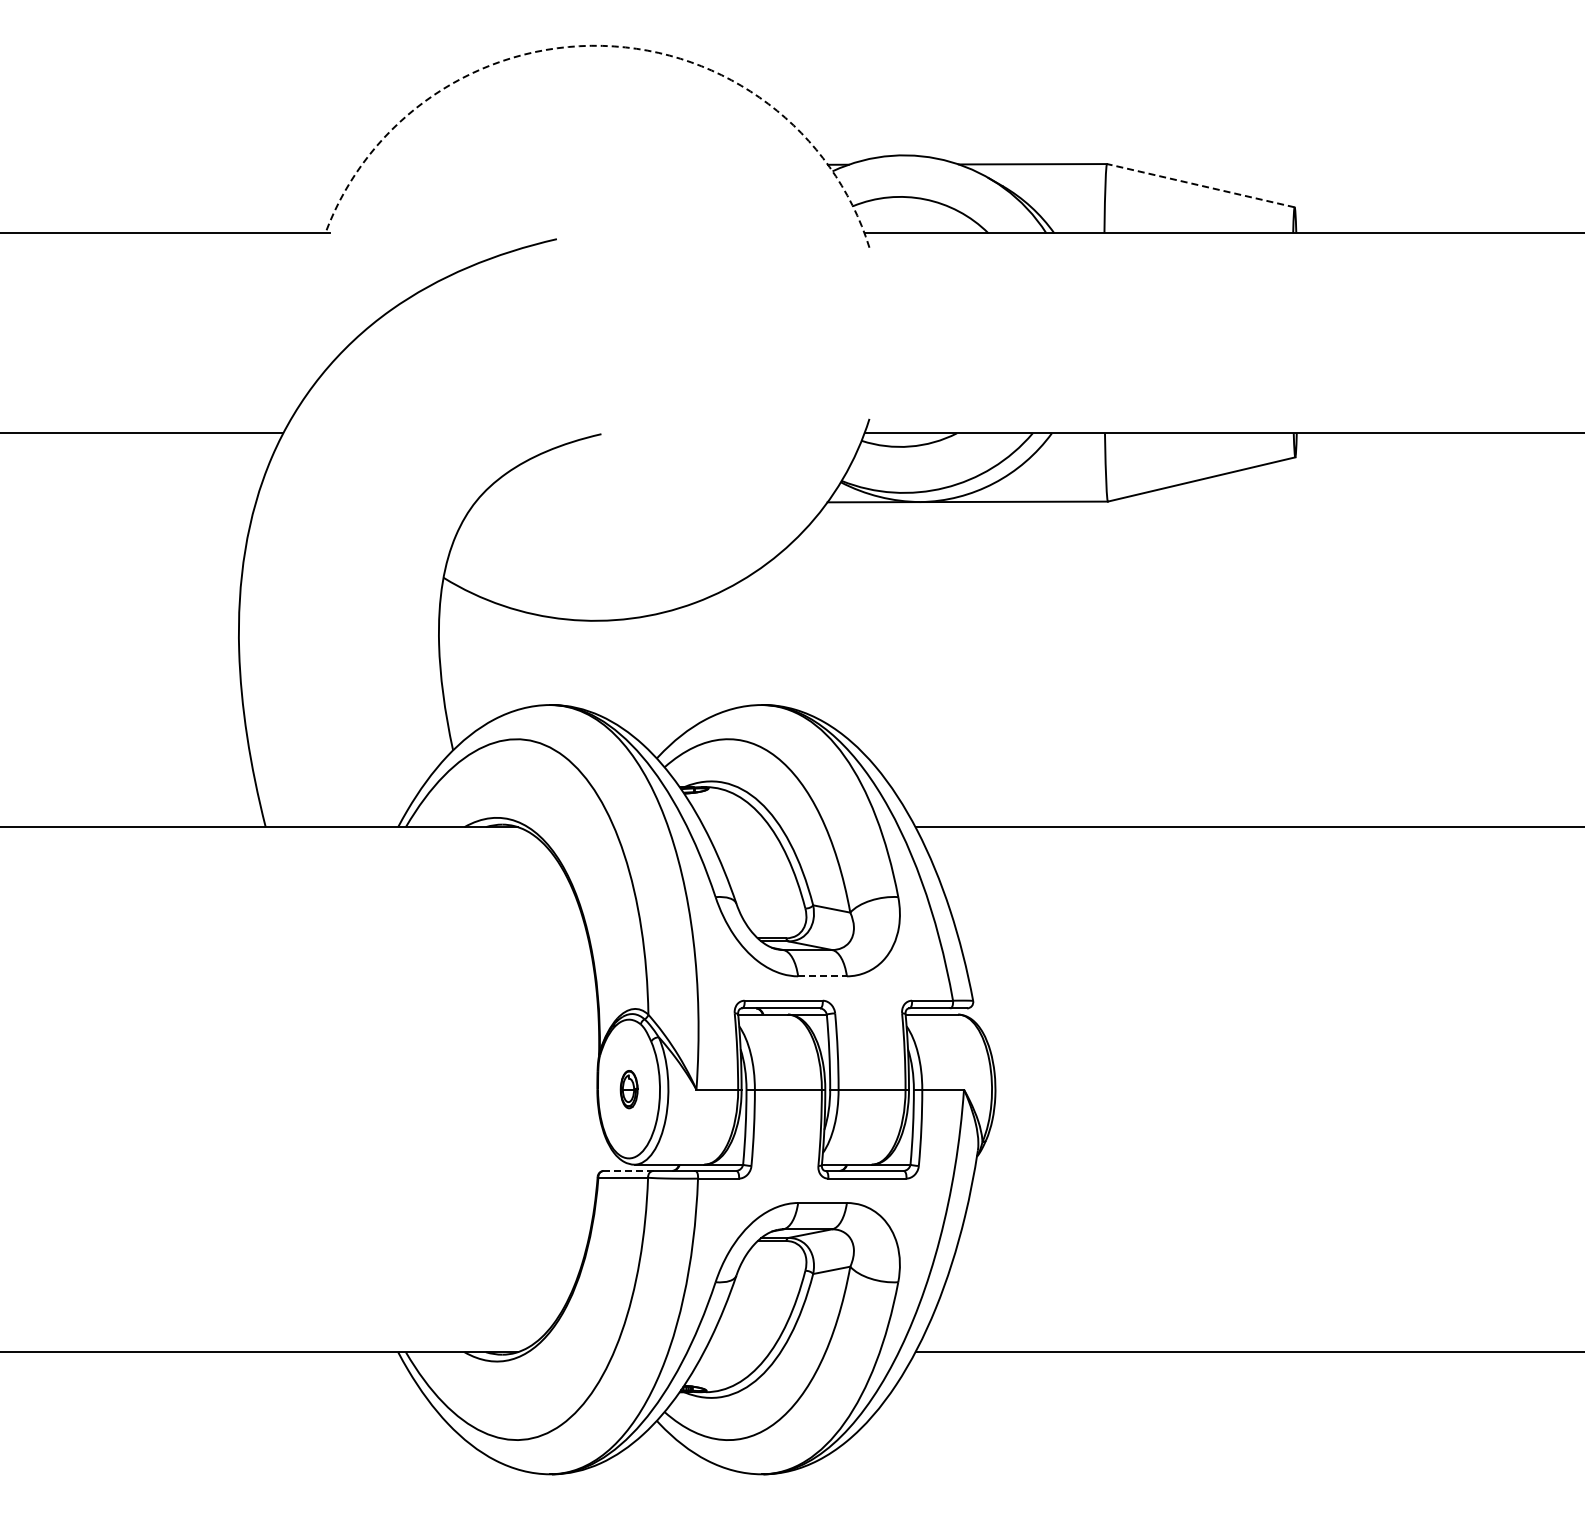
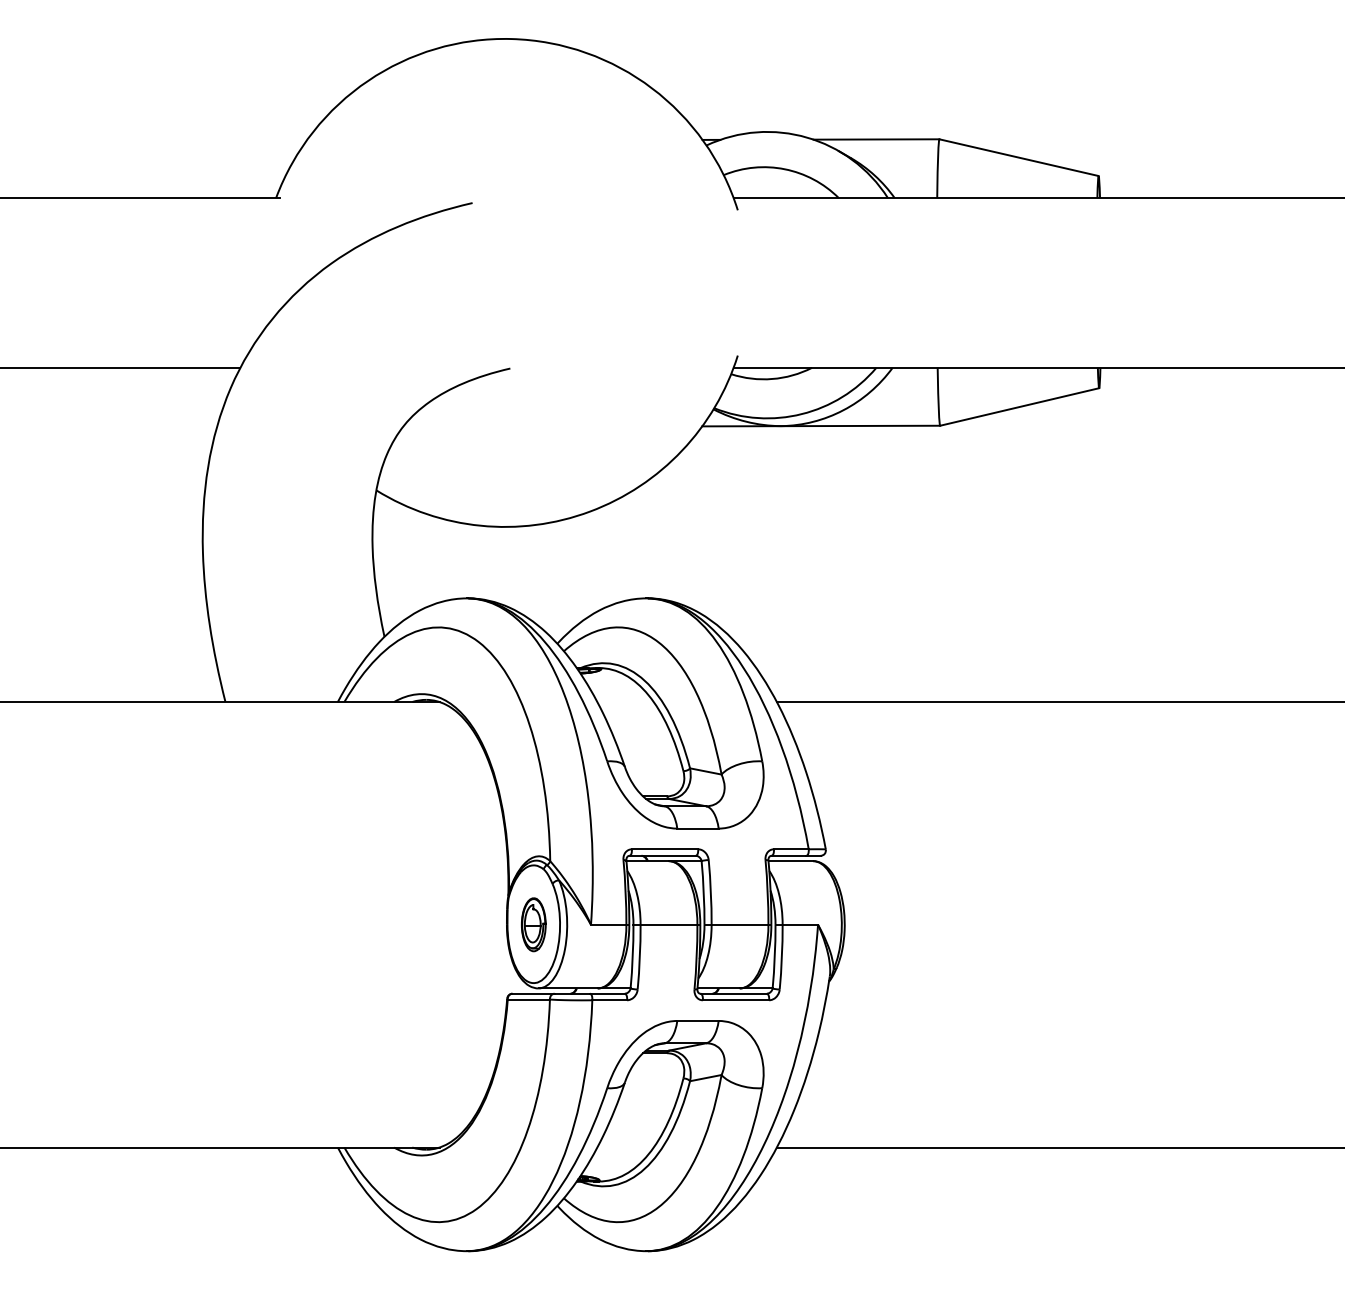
arc: (602, 45) -> (511, 38), dashed -> solid
line: (1200, 185) -> (1018, 157), dashed -> solid
line: (823, 976) -> (698, 828), dashed -> solid
part: (629, 1089) -> (534, 924), size x1.67
line: (628, 1170) -> (533, 993), dashed -> solid

